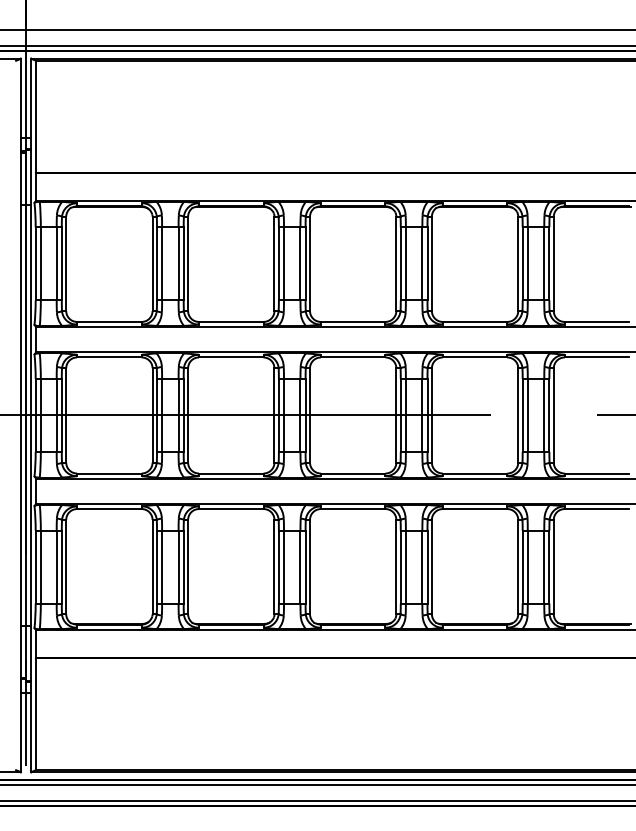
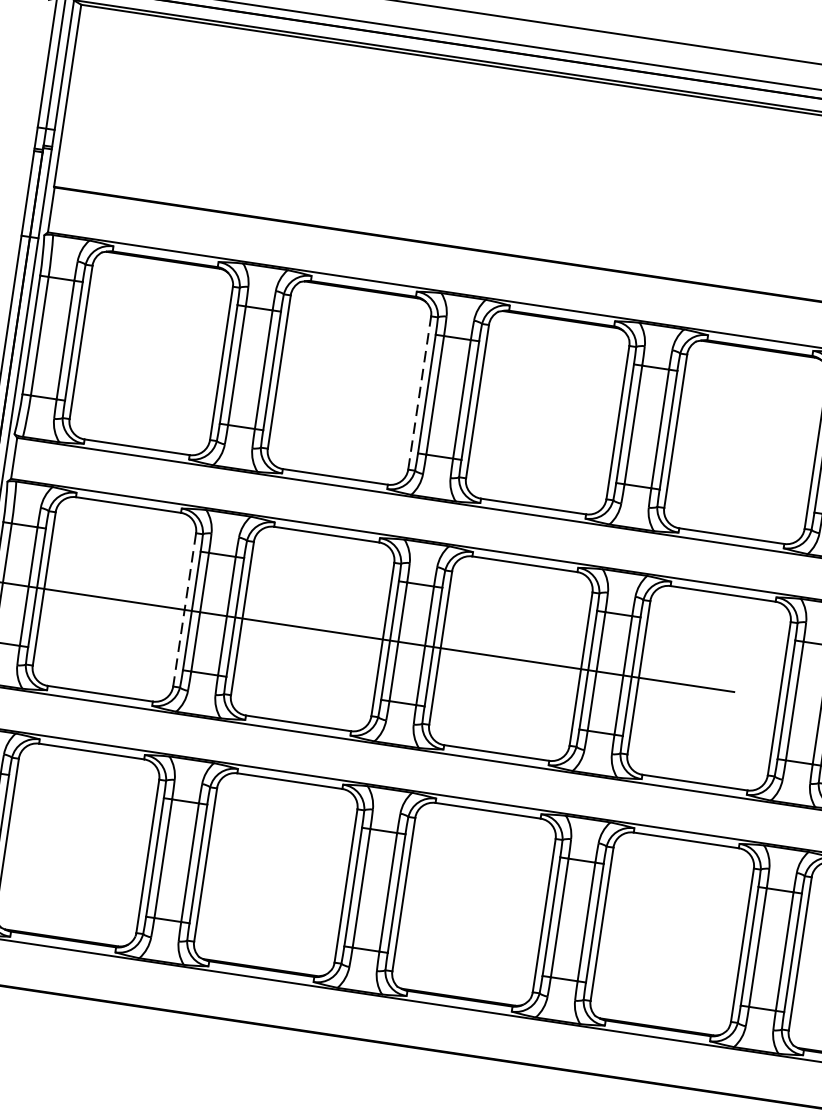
line: (274, 263) -> (419, 392), solid -> dashed
line: (152, 415) -> (184, 609), solid -> dashed

